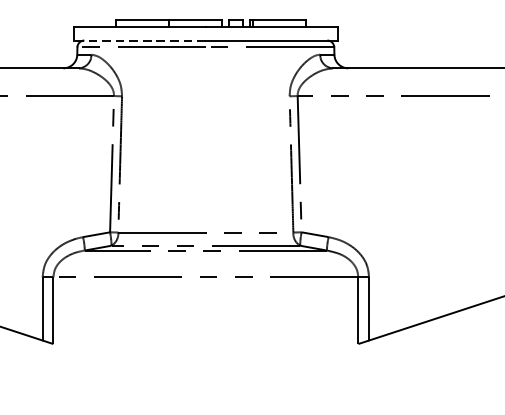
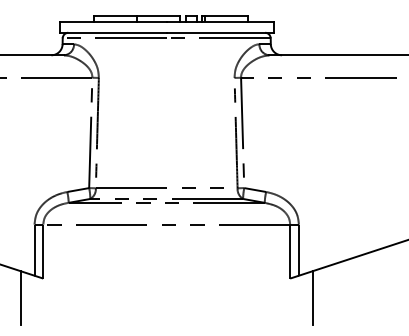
line: (138, 40) -> (112, 32), dashed -> solid
line: (25, 368) -> (20, 298), added
line: (385, 368) -> (312, 298), added

